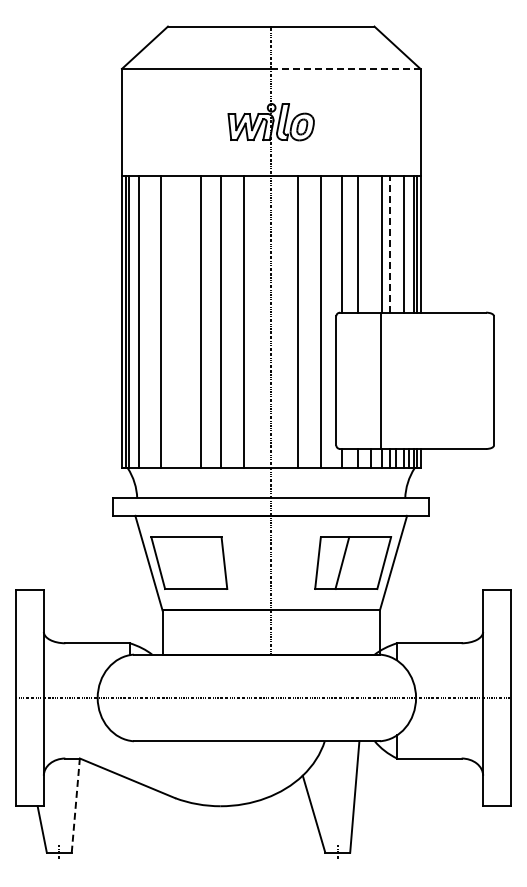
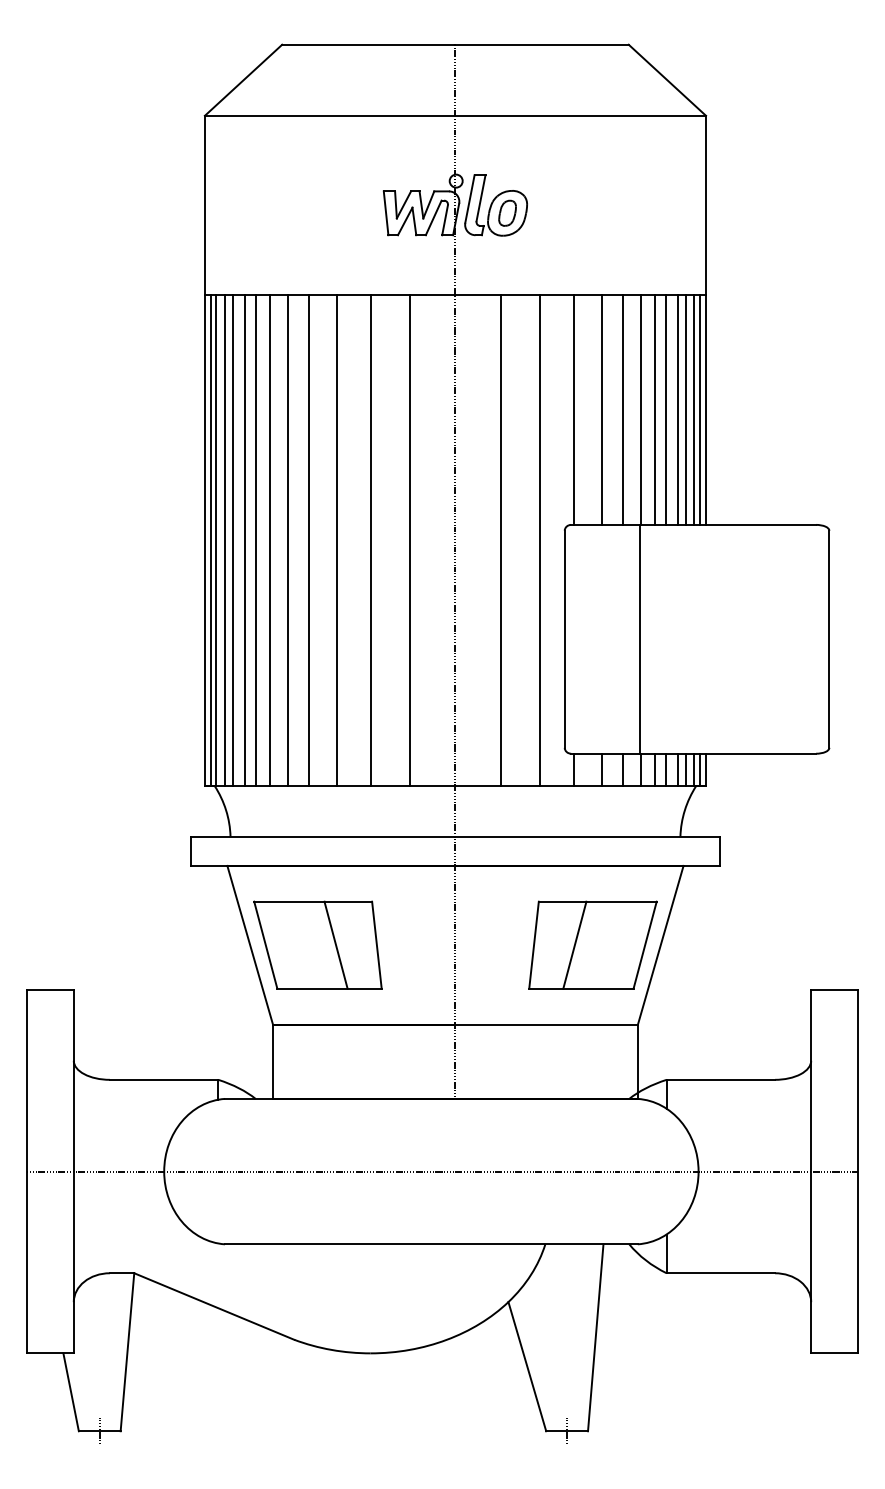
line: (345, 68) -> (580, 115), dashed -> solid
line: (371, 243) -> (623, 408), added
line: (396, 243) -> (665, 408), added
line: (408, 243) -> (685, 408), added
line: (389, 244) -> (653, 410), dashed -> solid
line: (133, 321) -> (224, 539), added
line: (146, 321) -> (246, 539), added
line: (152, 321) -> (256, 539), added
line: (171, 321) -> (288, 539), added
line: (184, 321) -> (309, 539), added
line: (199, 563) -> (335, 945), added
line: (75, 805) -> (126, 1352), dashed -> solid

